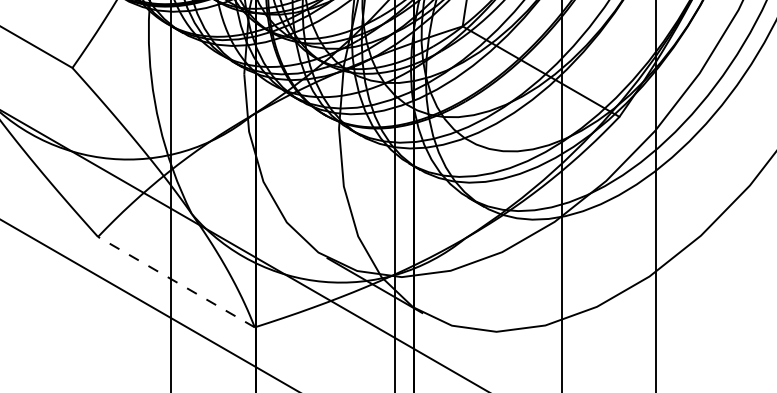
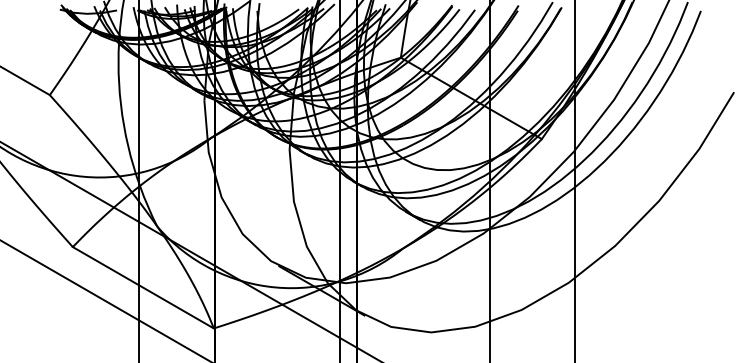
line: (175, 281) -> (142, 287), dashed -> solid

